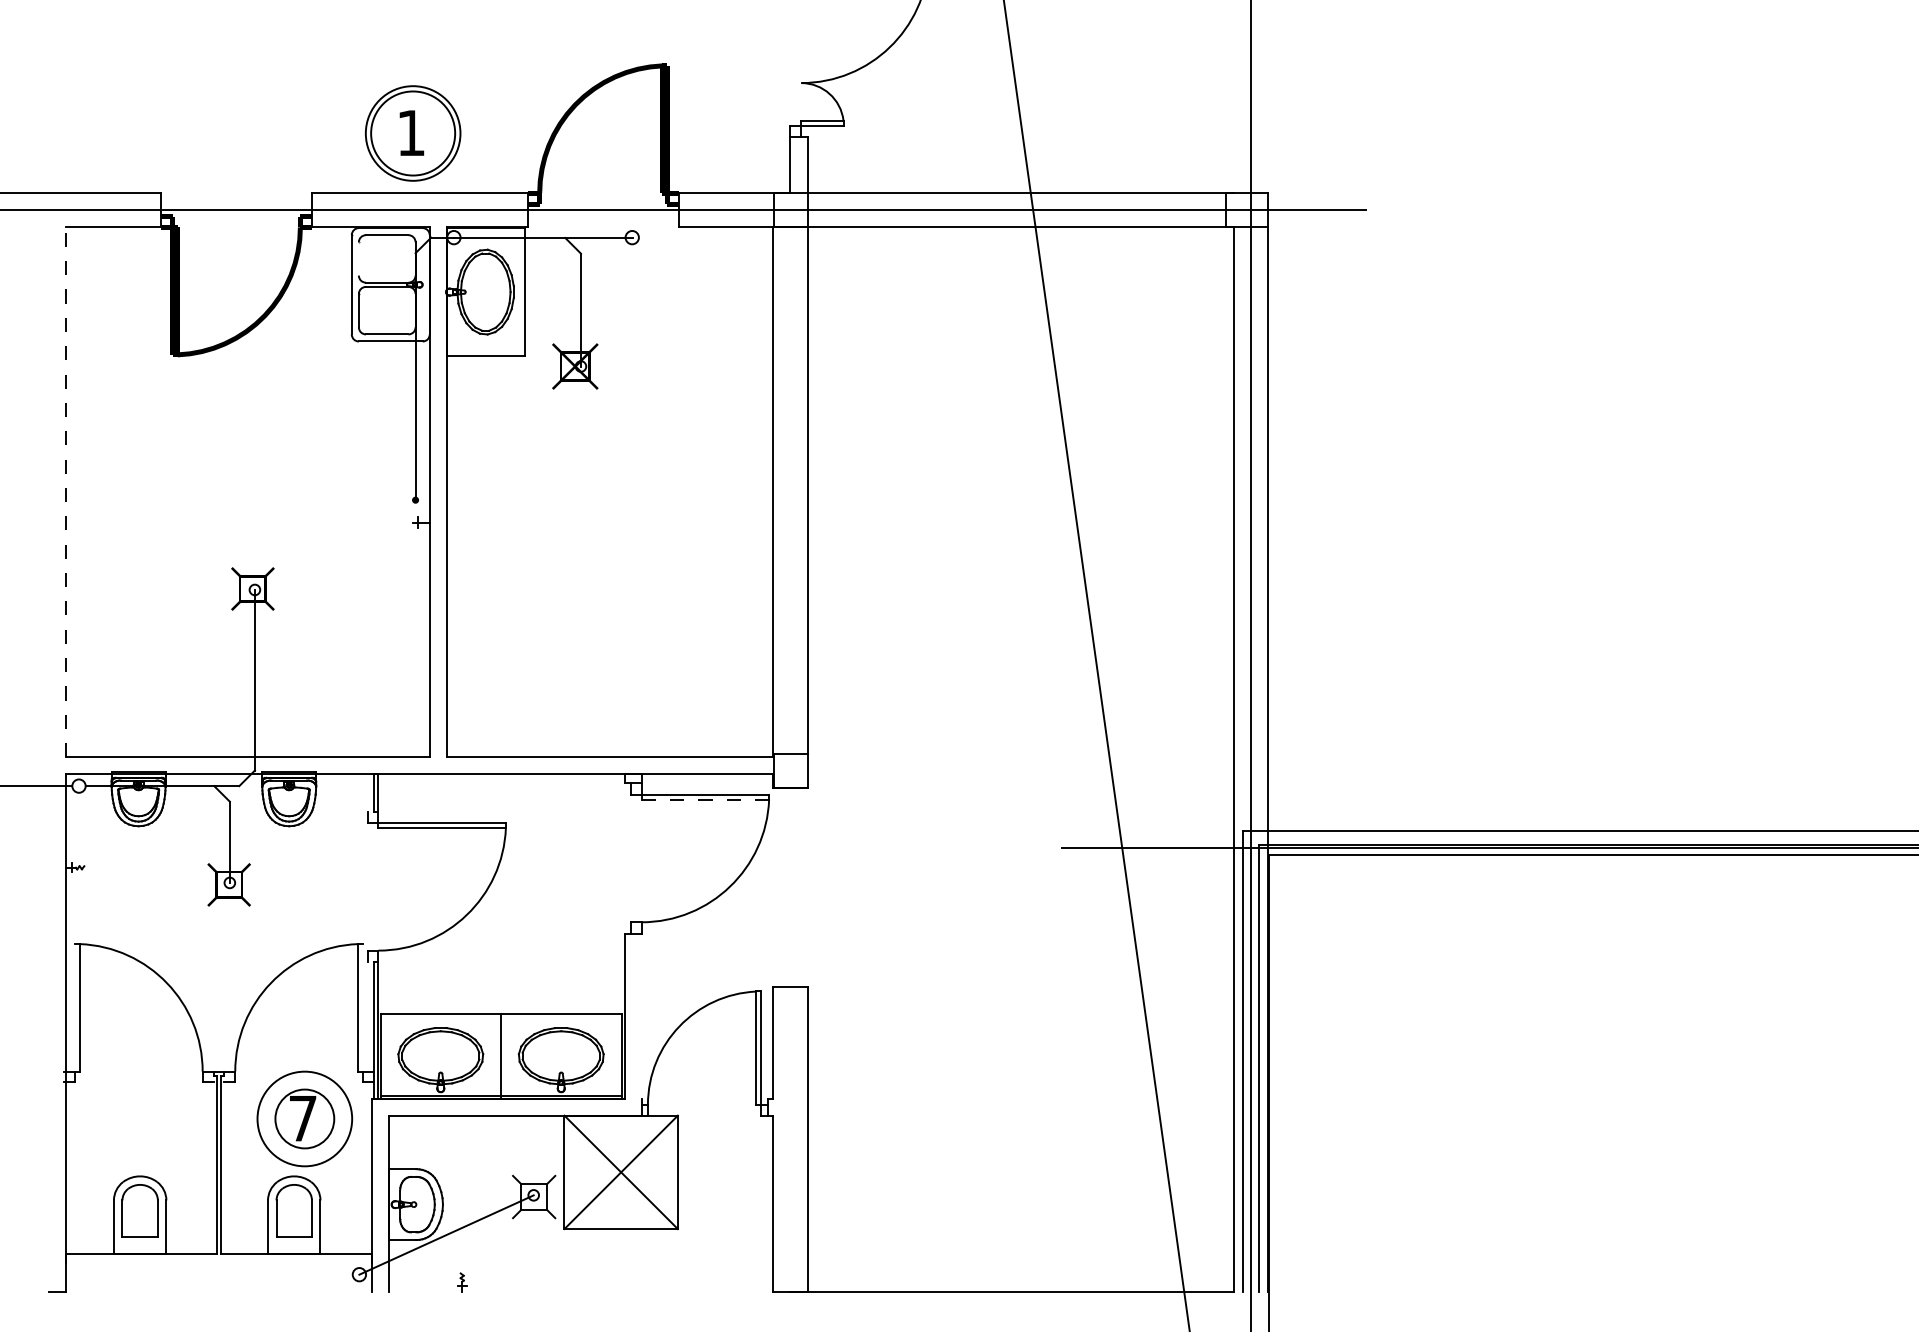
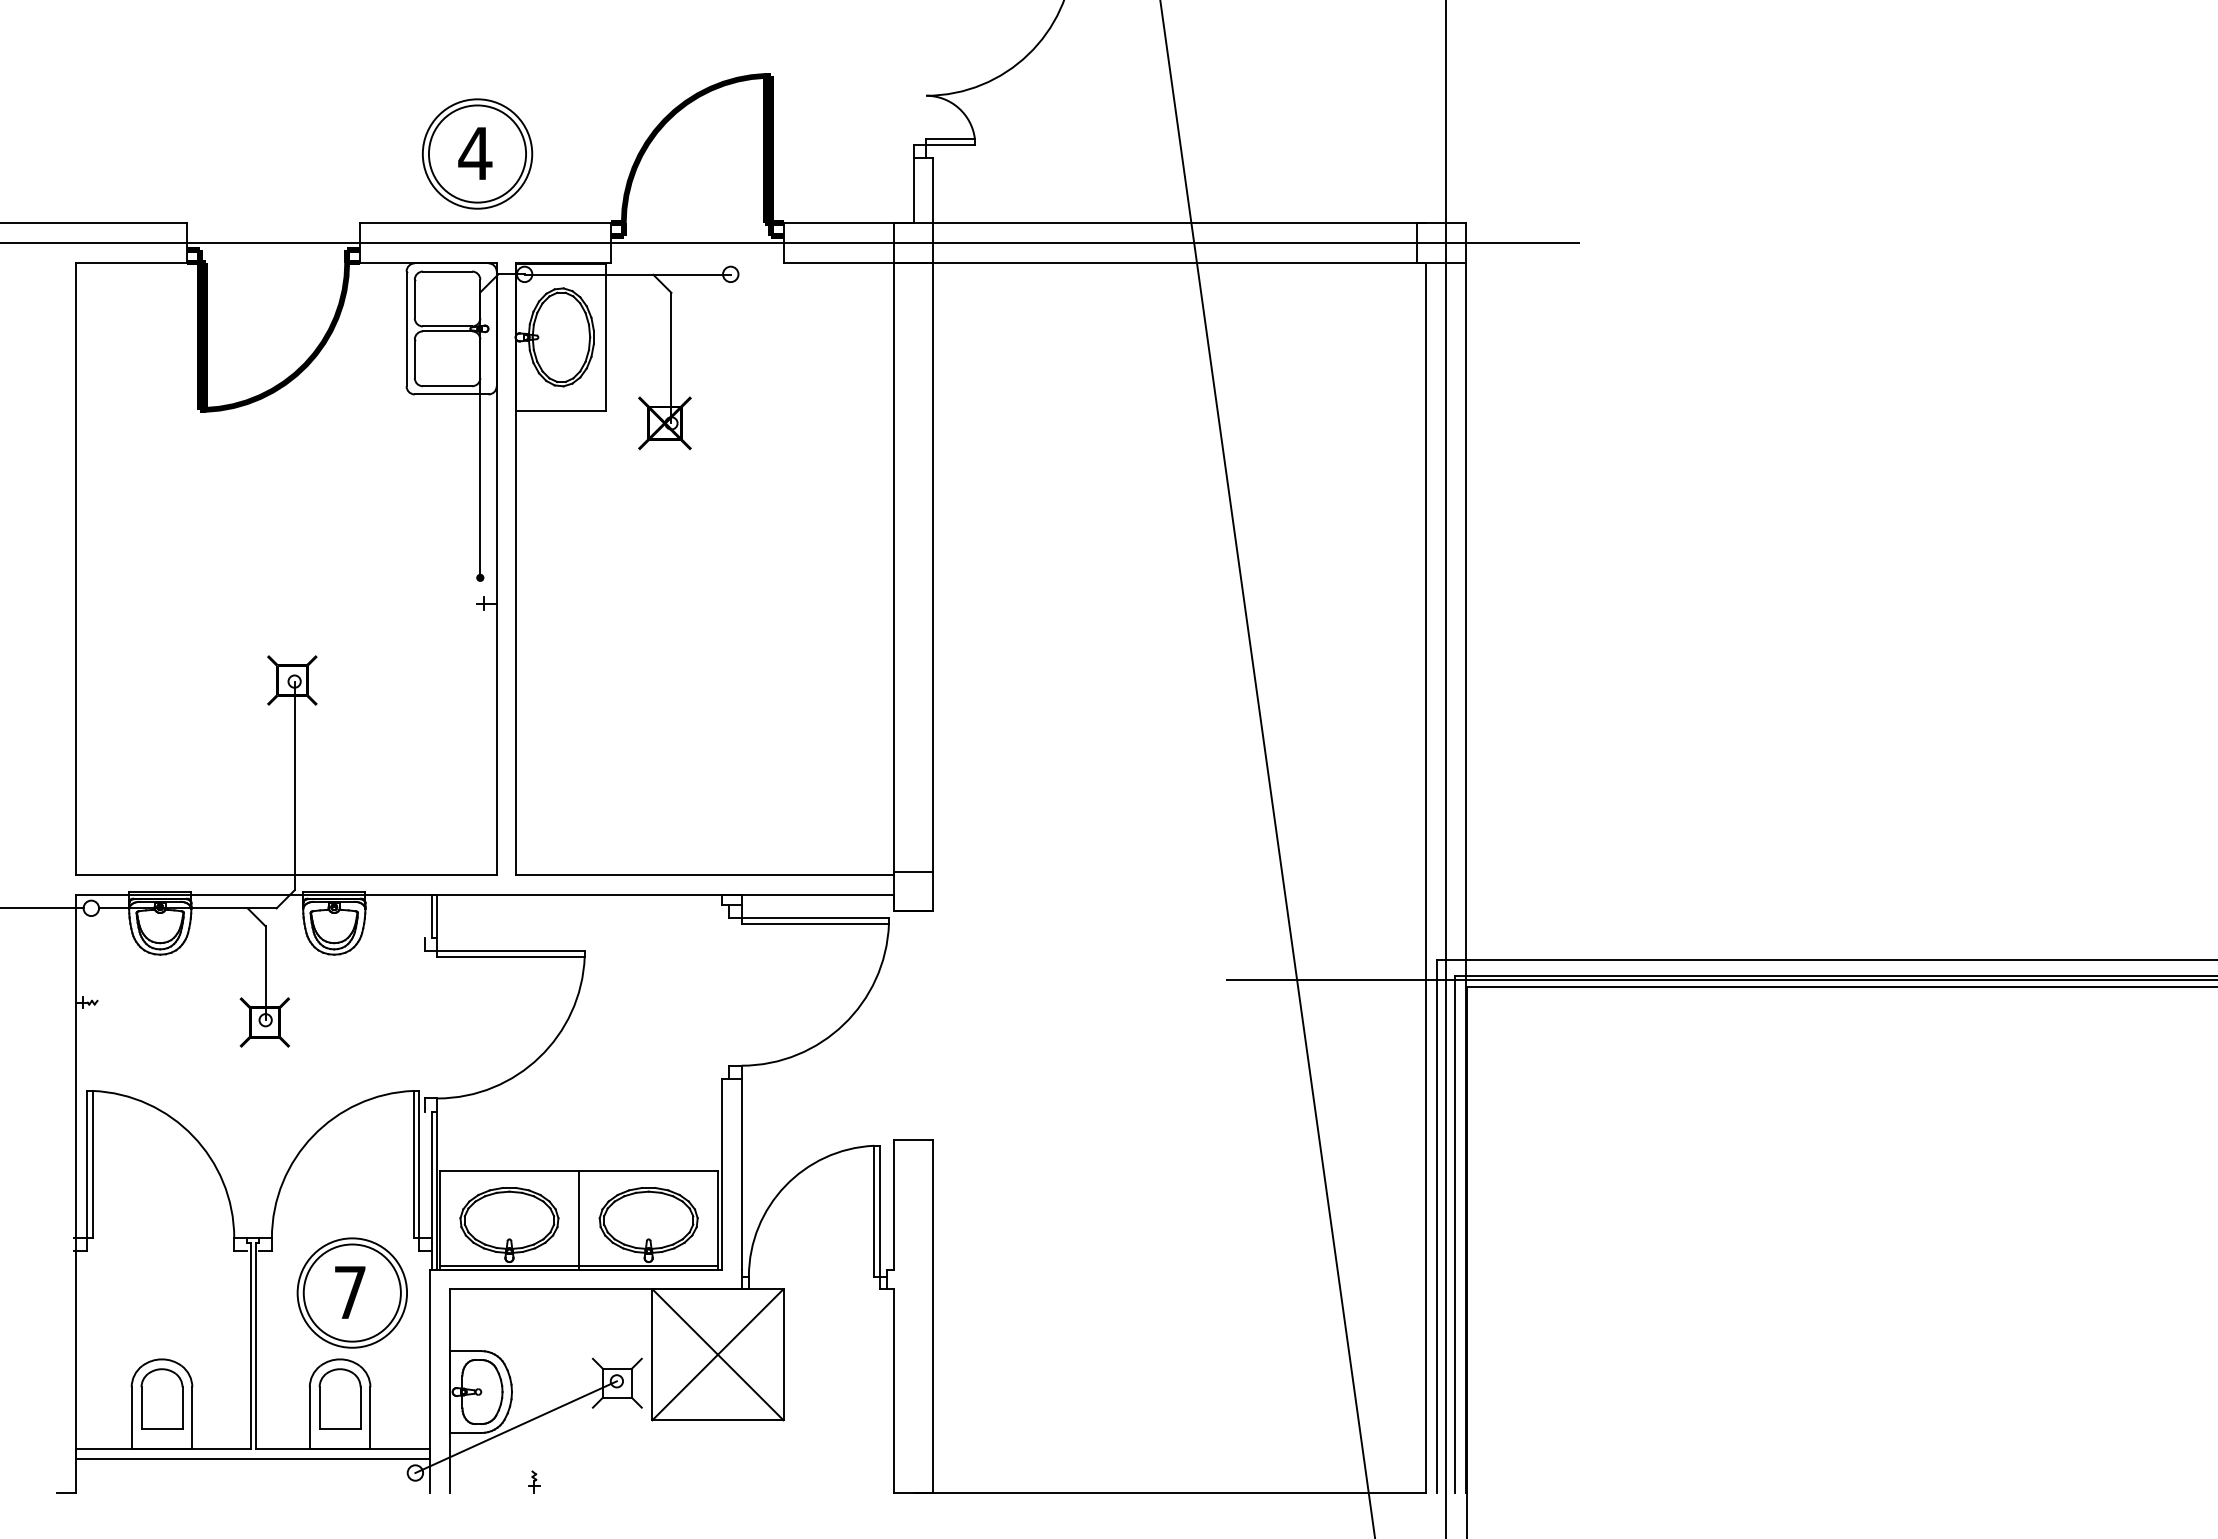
text: (411, 133) -> (475, 153), 1 -> 4
line: (358, 258) -> (414, 298), added
line: (66, 492) -> (76, 568), dashed -> solid
line: (705, 799) -> (815, 923), dashed -> solid
line: (74, 1007) -> (86, 1164), added
line: (362, 1007) -> (419, 1164), added
line: (641, 1015) -> (741, 1173), added
circle: (304, 1118) -> (351, 1292), size x1.43
line: (219, 1262) -> (253, 1459), added

